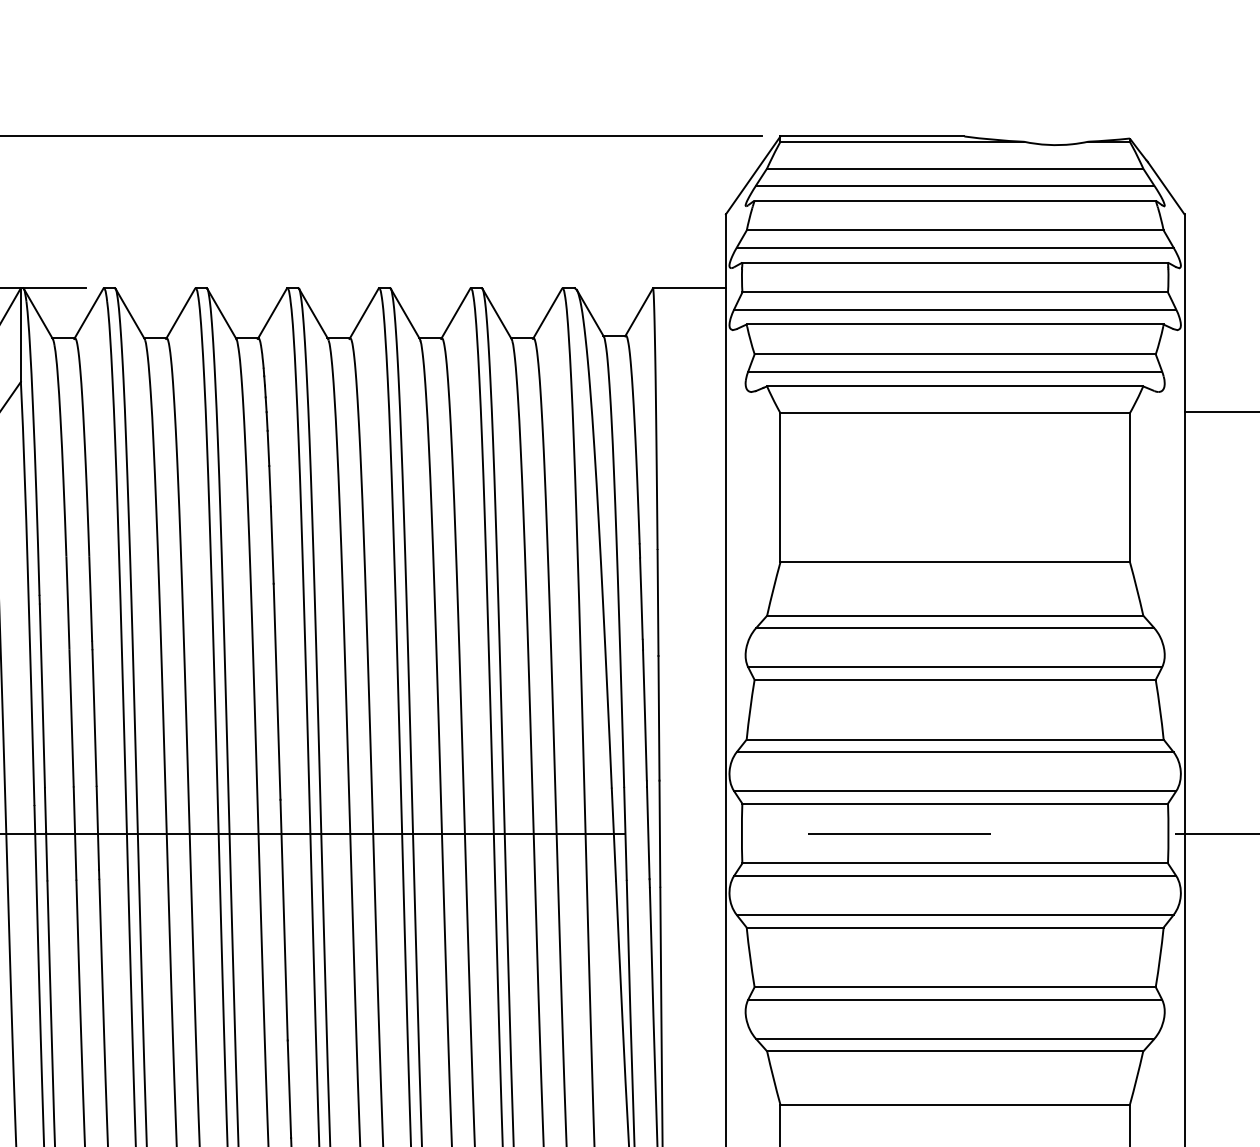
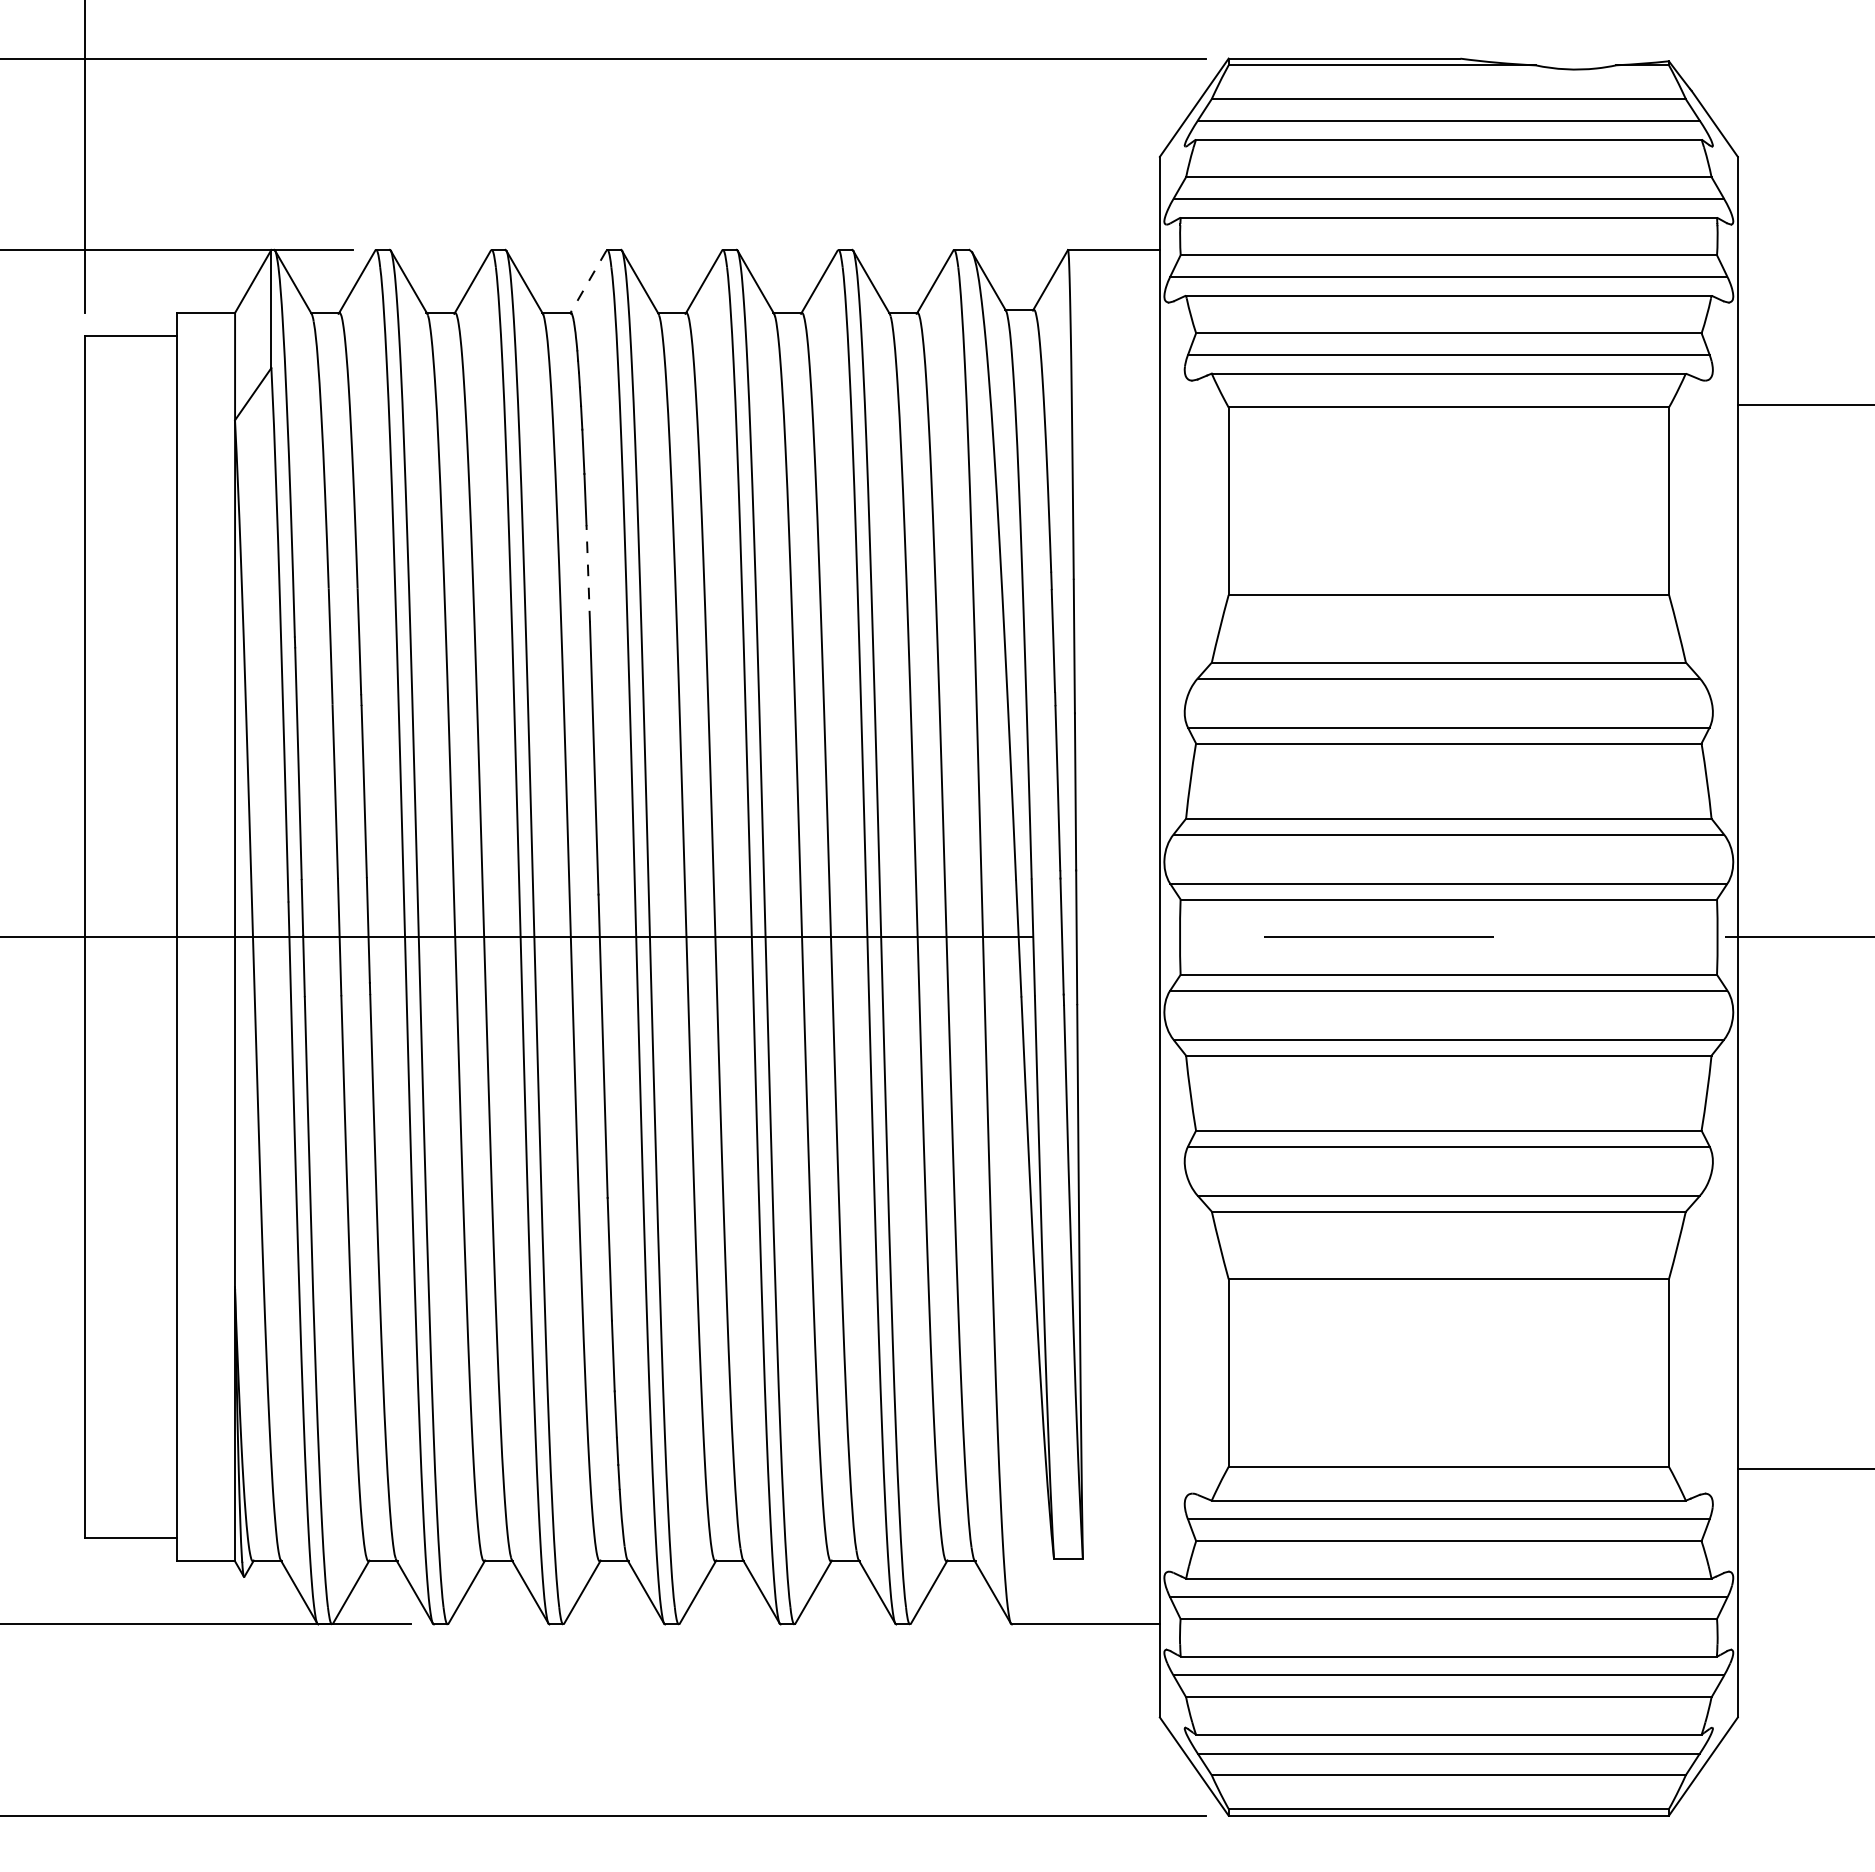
line: (271, 314) -> (587, 282), solid -> dashed
line: (272, 544) -> (588, 573), solid -> dashed

